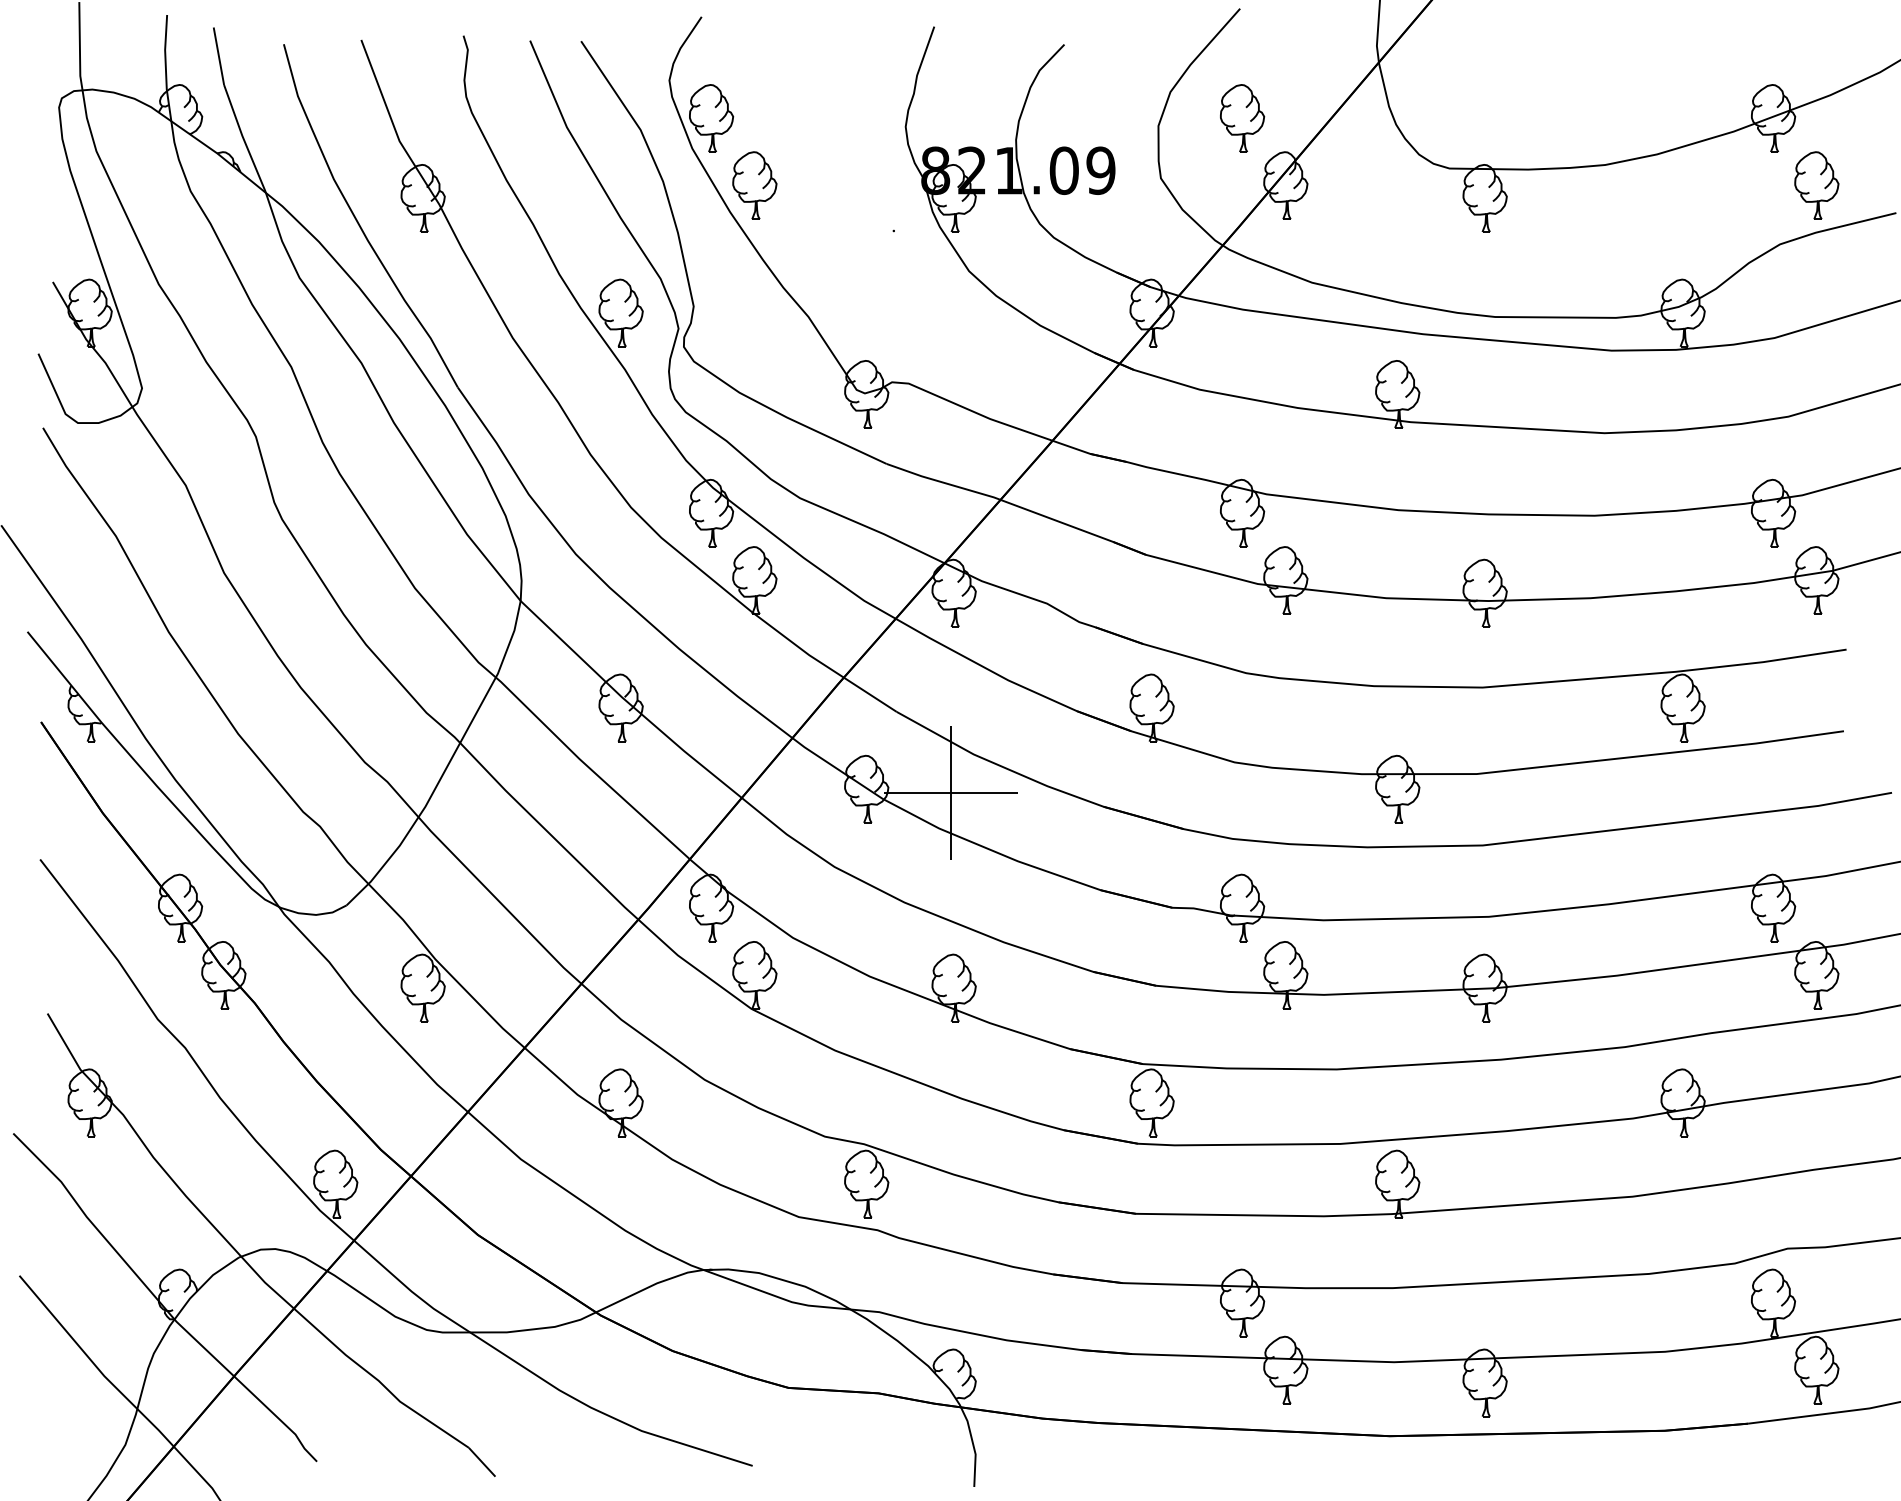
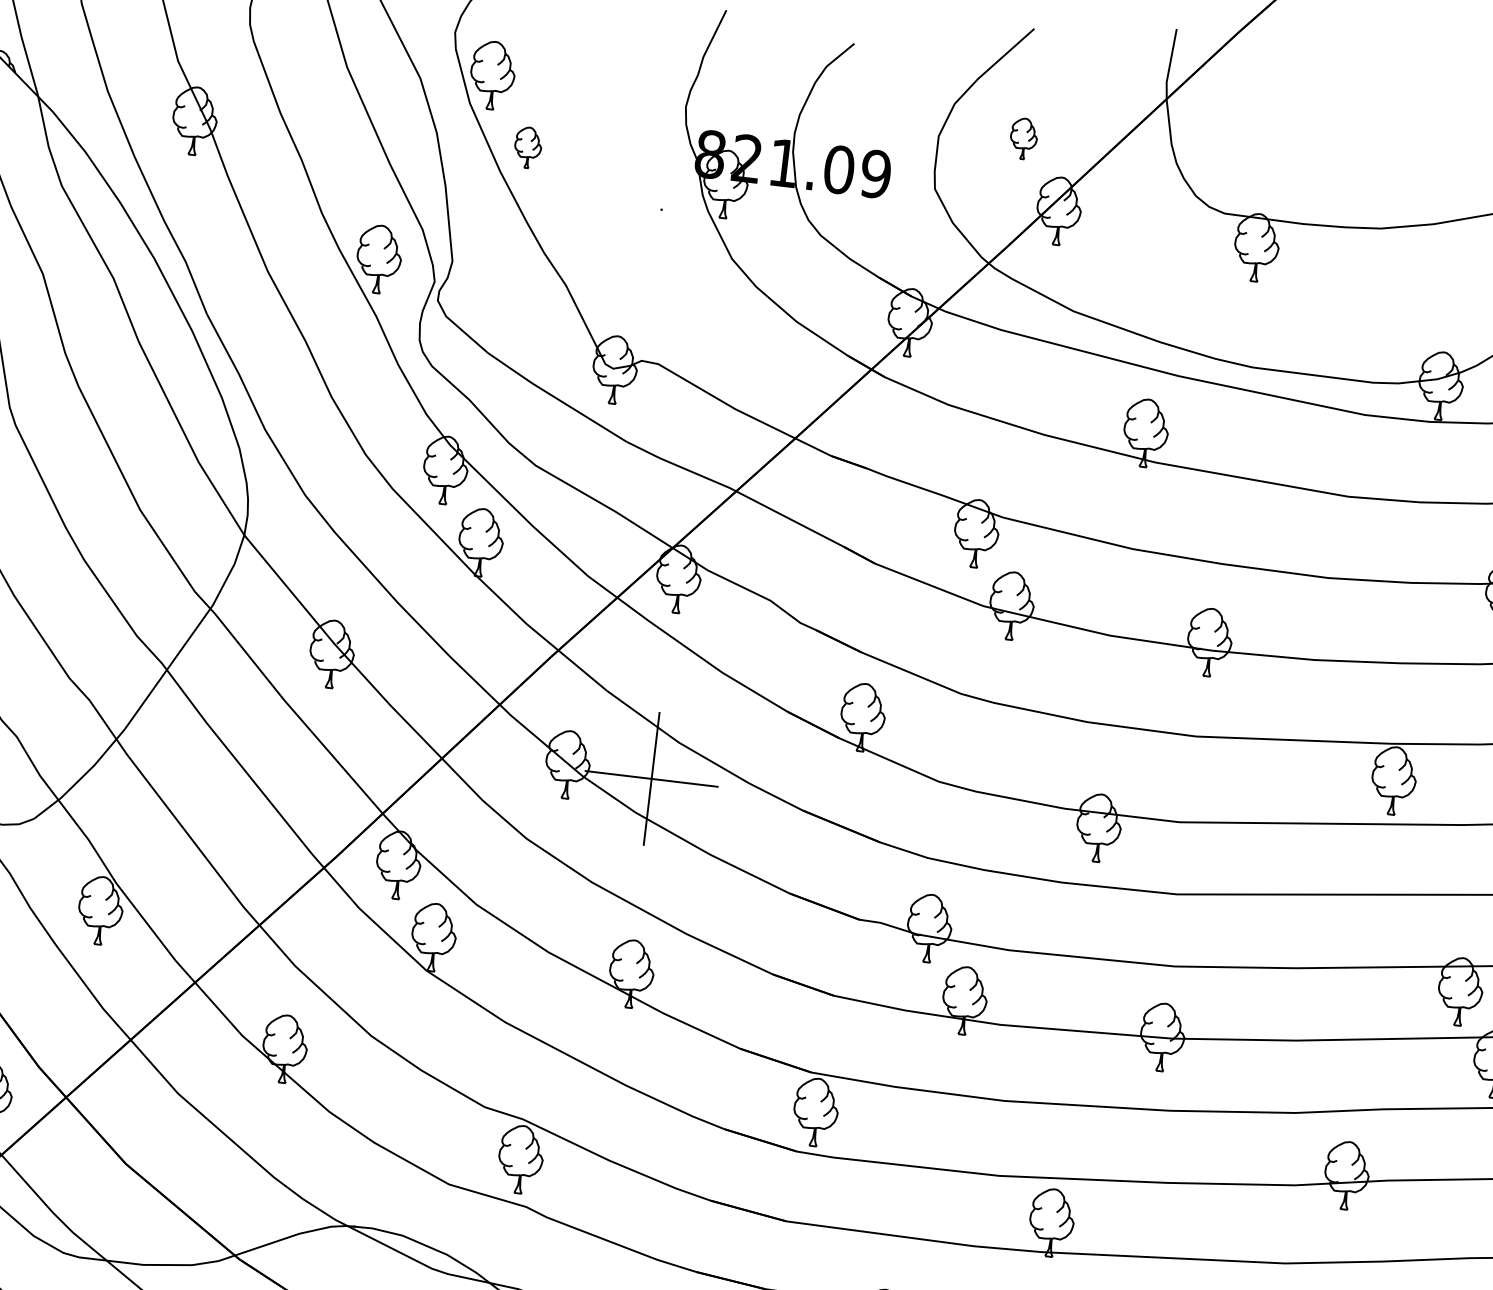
part: (1242, 118) -> (1023, 138), size x0.6
part: (754, 185) -> (527, 147), size x0.6

